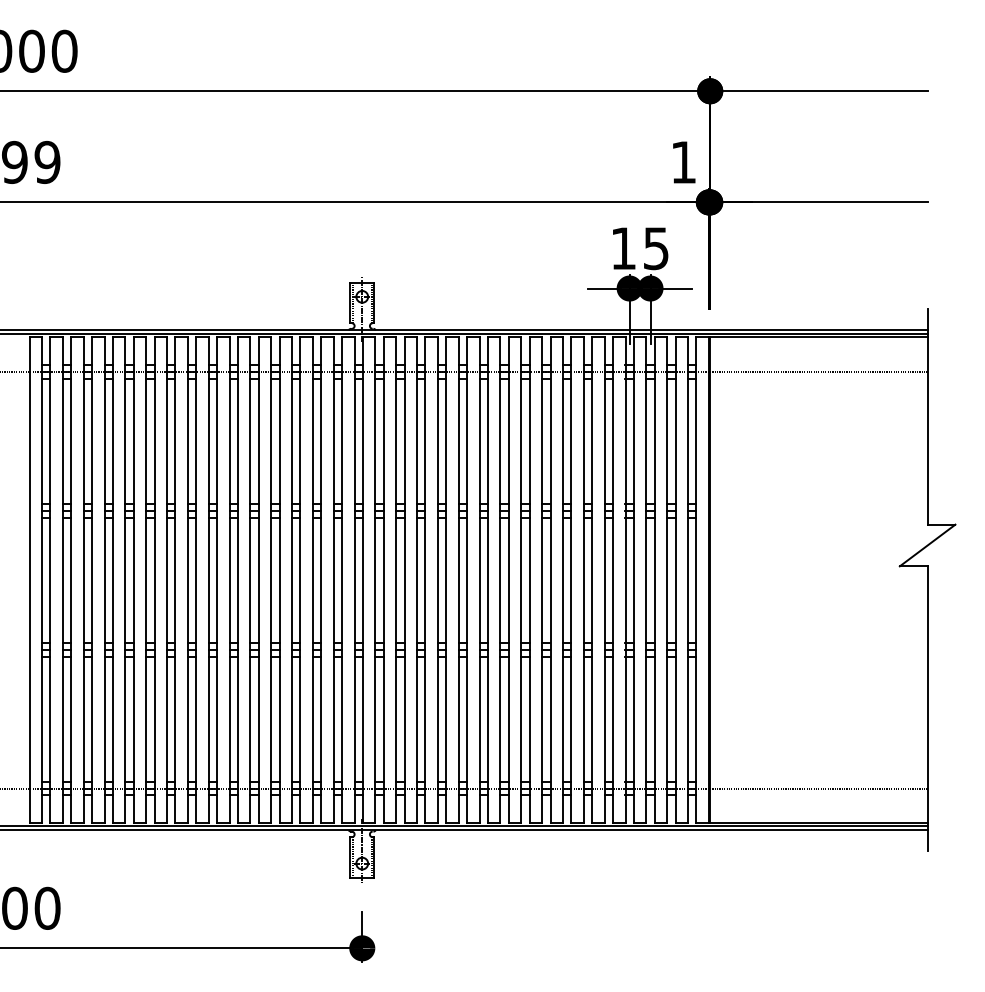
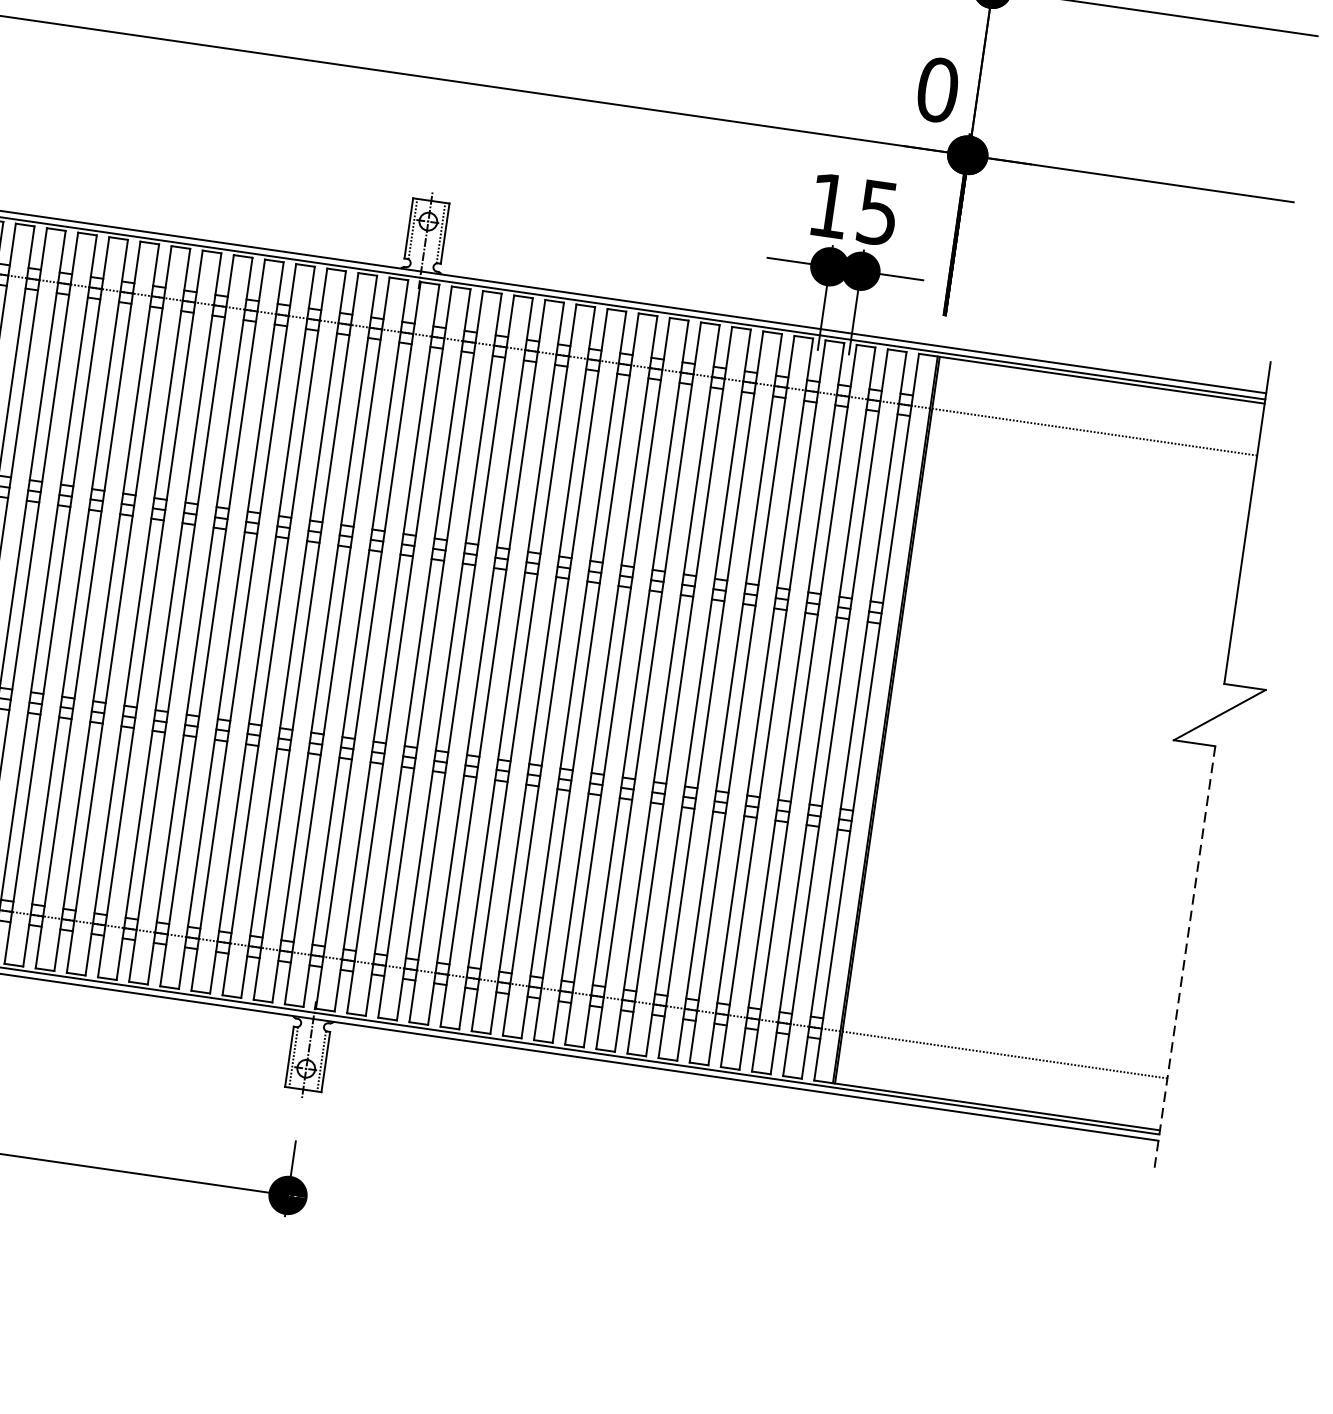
text: (683, 161) -> (937, 88), 1 -> 0
line: (927, 709) -> (1184, 960), solid -> dashed

